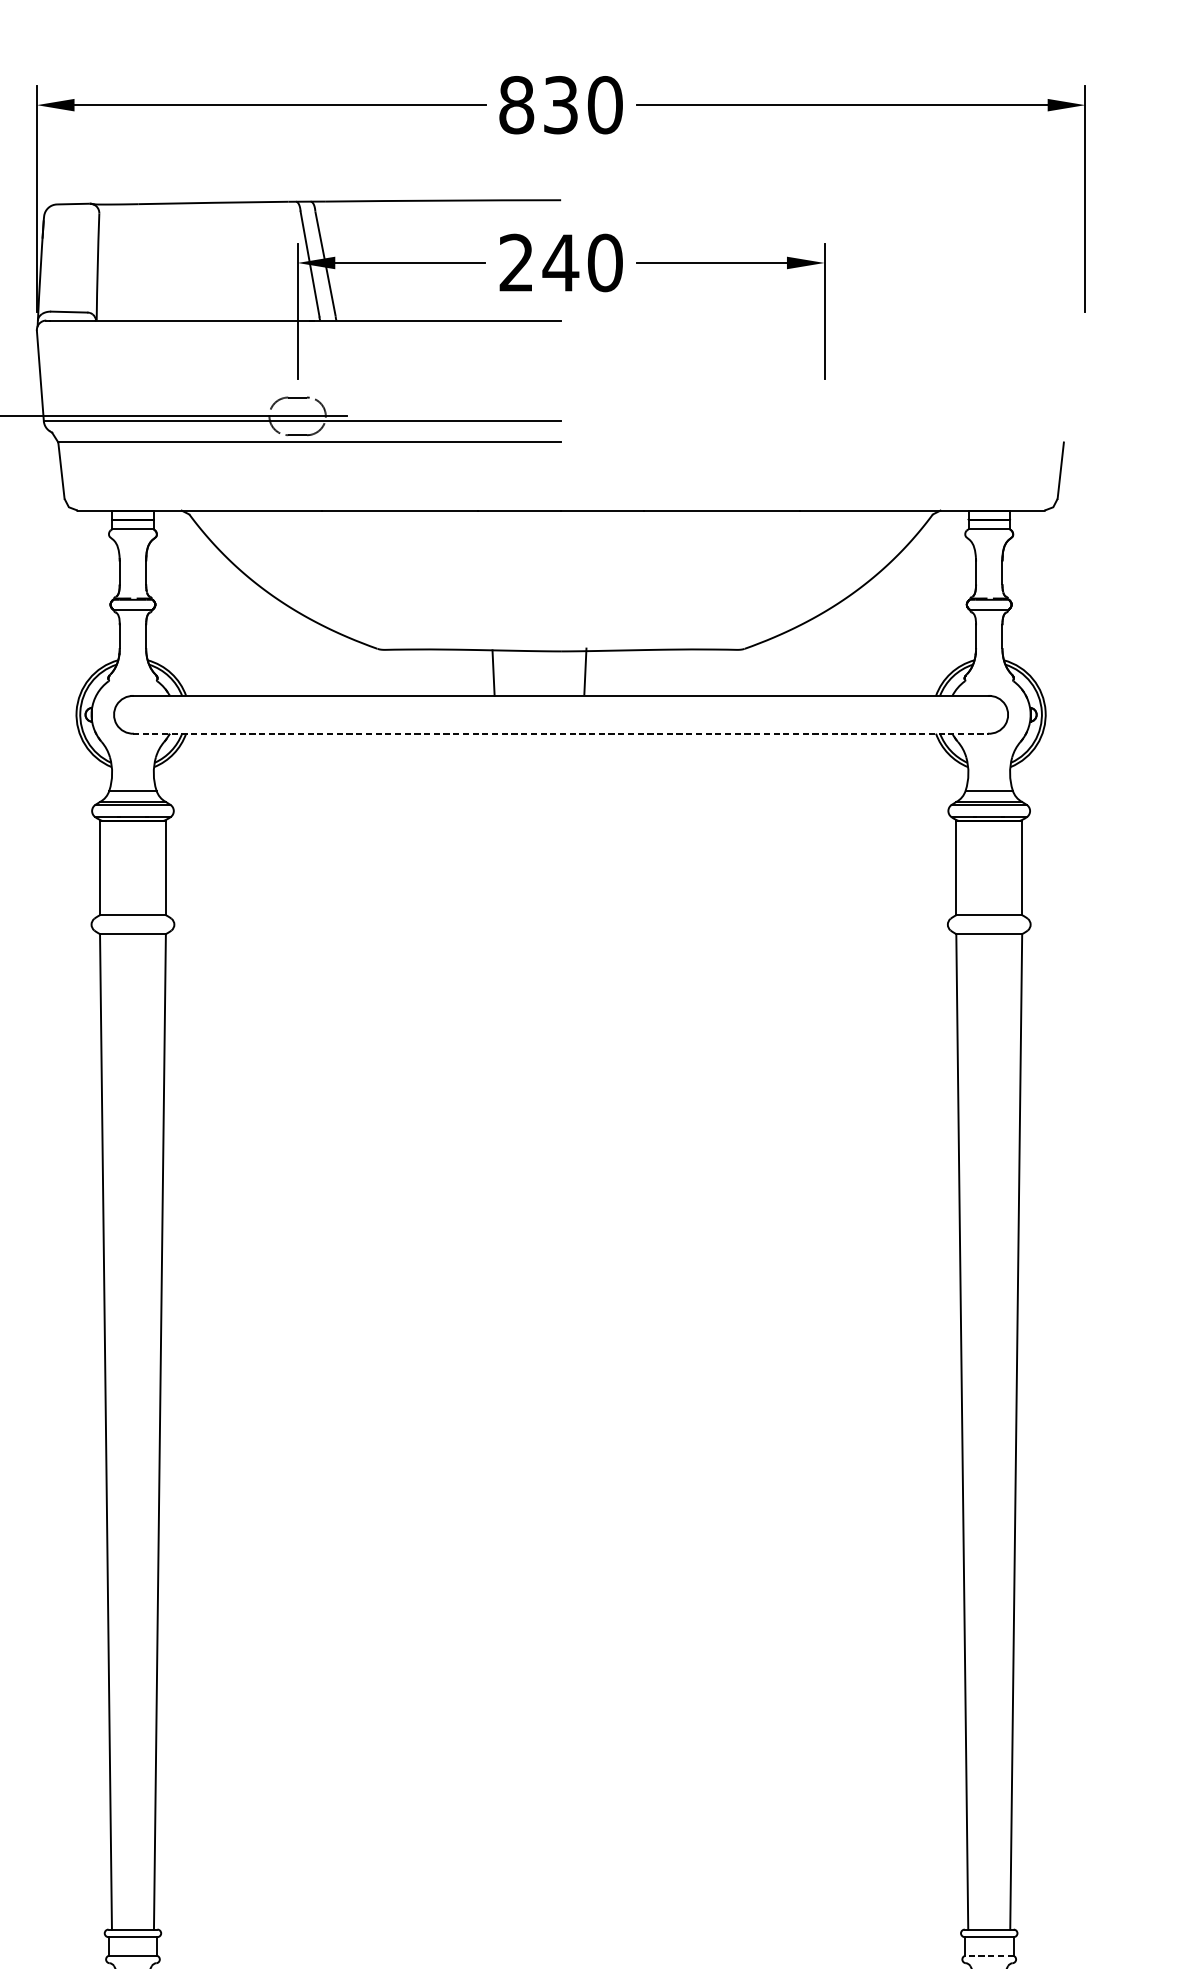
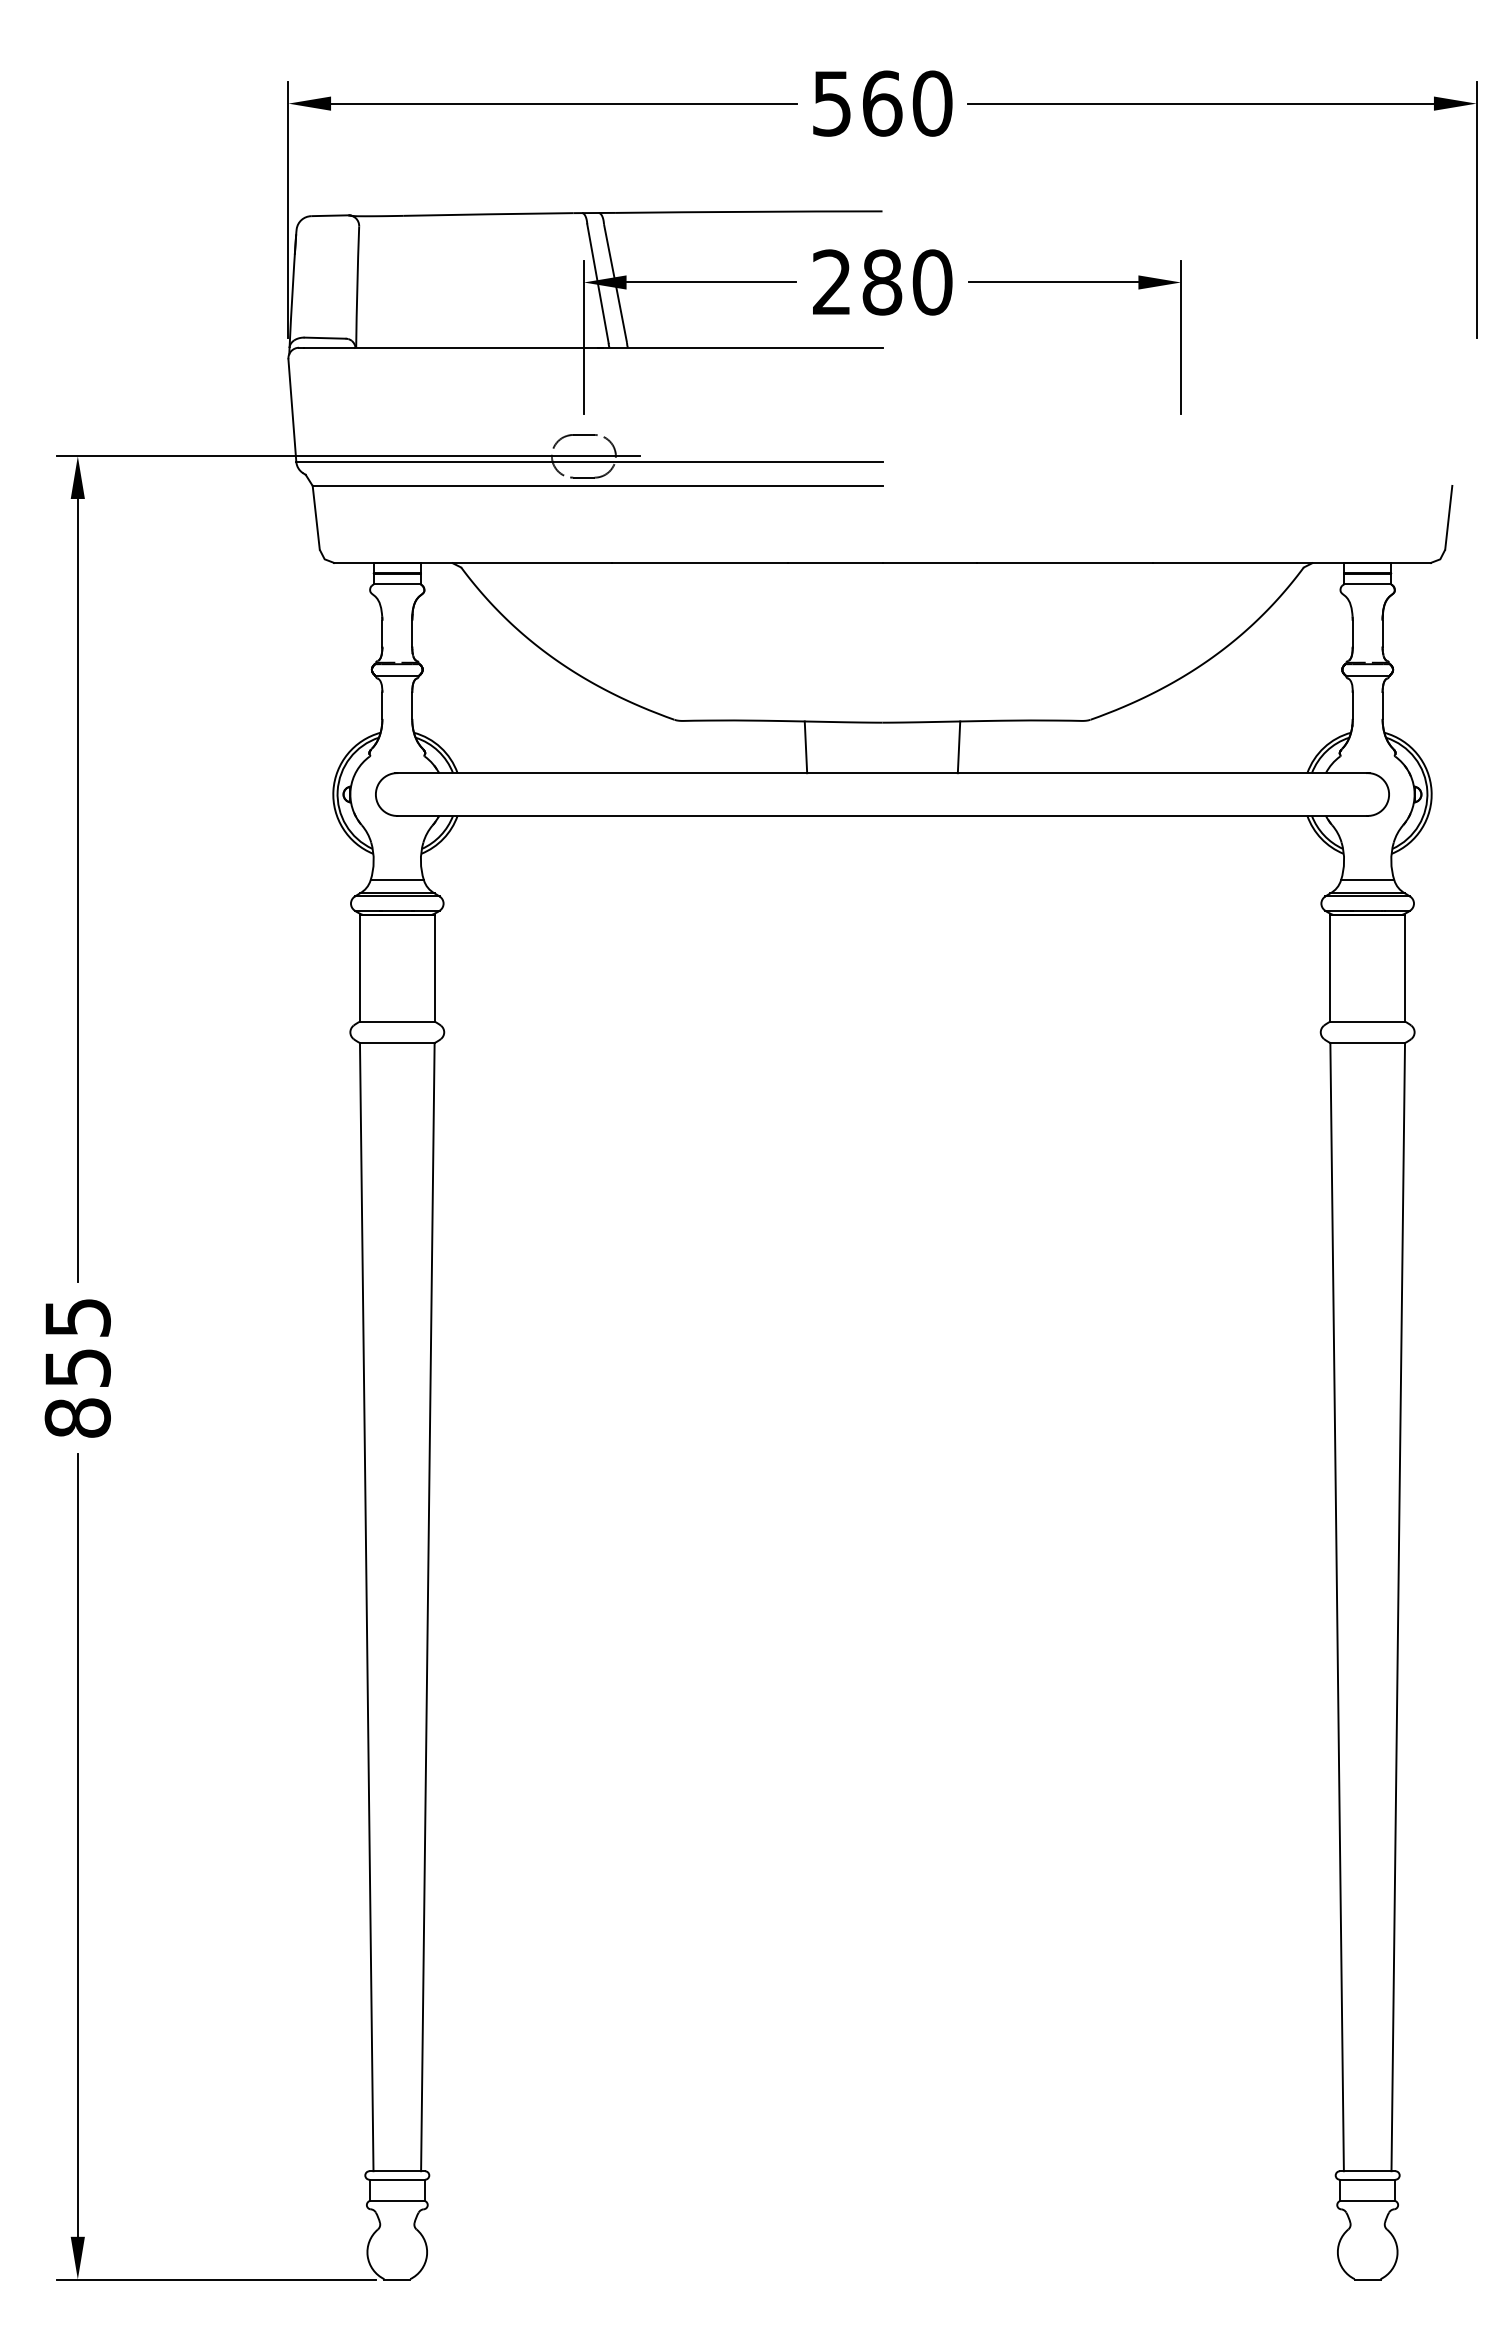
text: (539, 105) -> (857, 103), 830 -> 560
text: (561, 262) -> (882, 282), 240 -> 280
line: (584, 671) -> (958, 747), moved
line: (561, 733) -> (883, 815), dashed -> solid
line: (989, 1956) -> (1367, 2201), dashed -> solid

